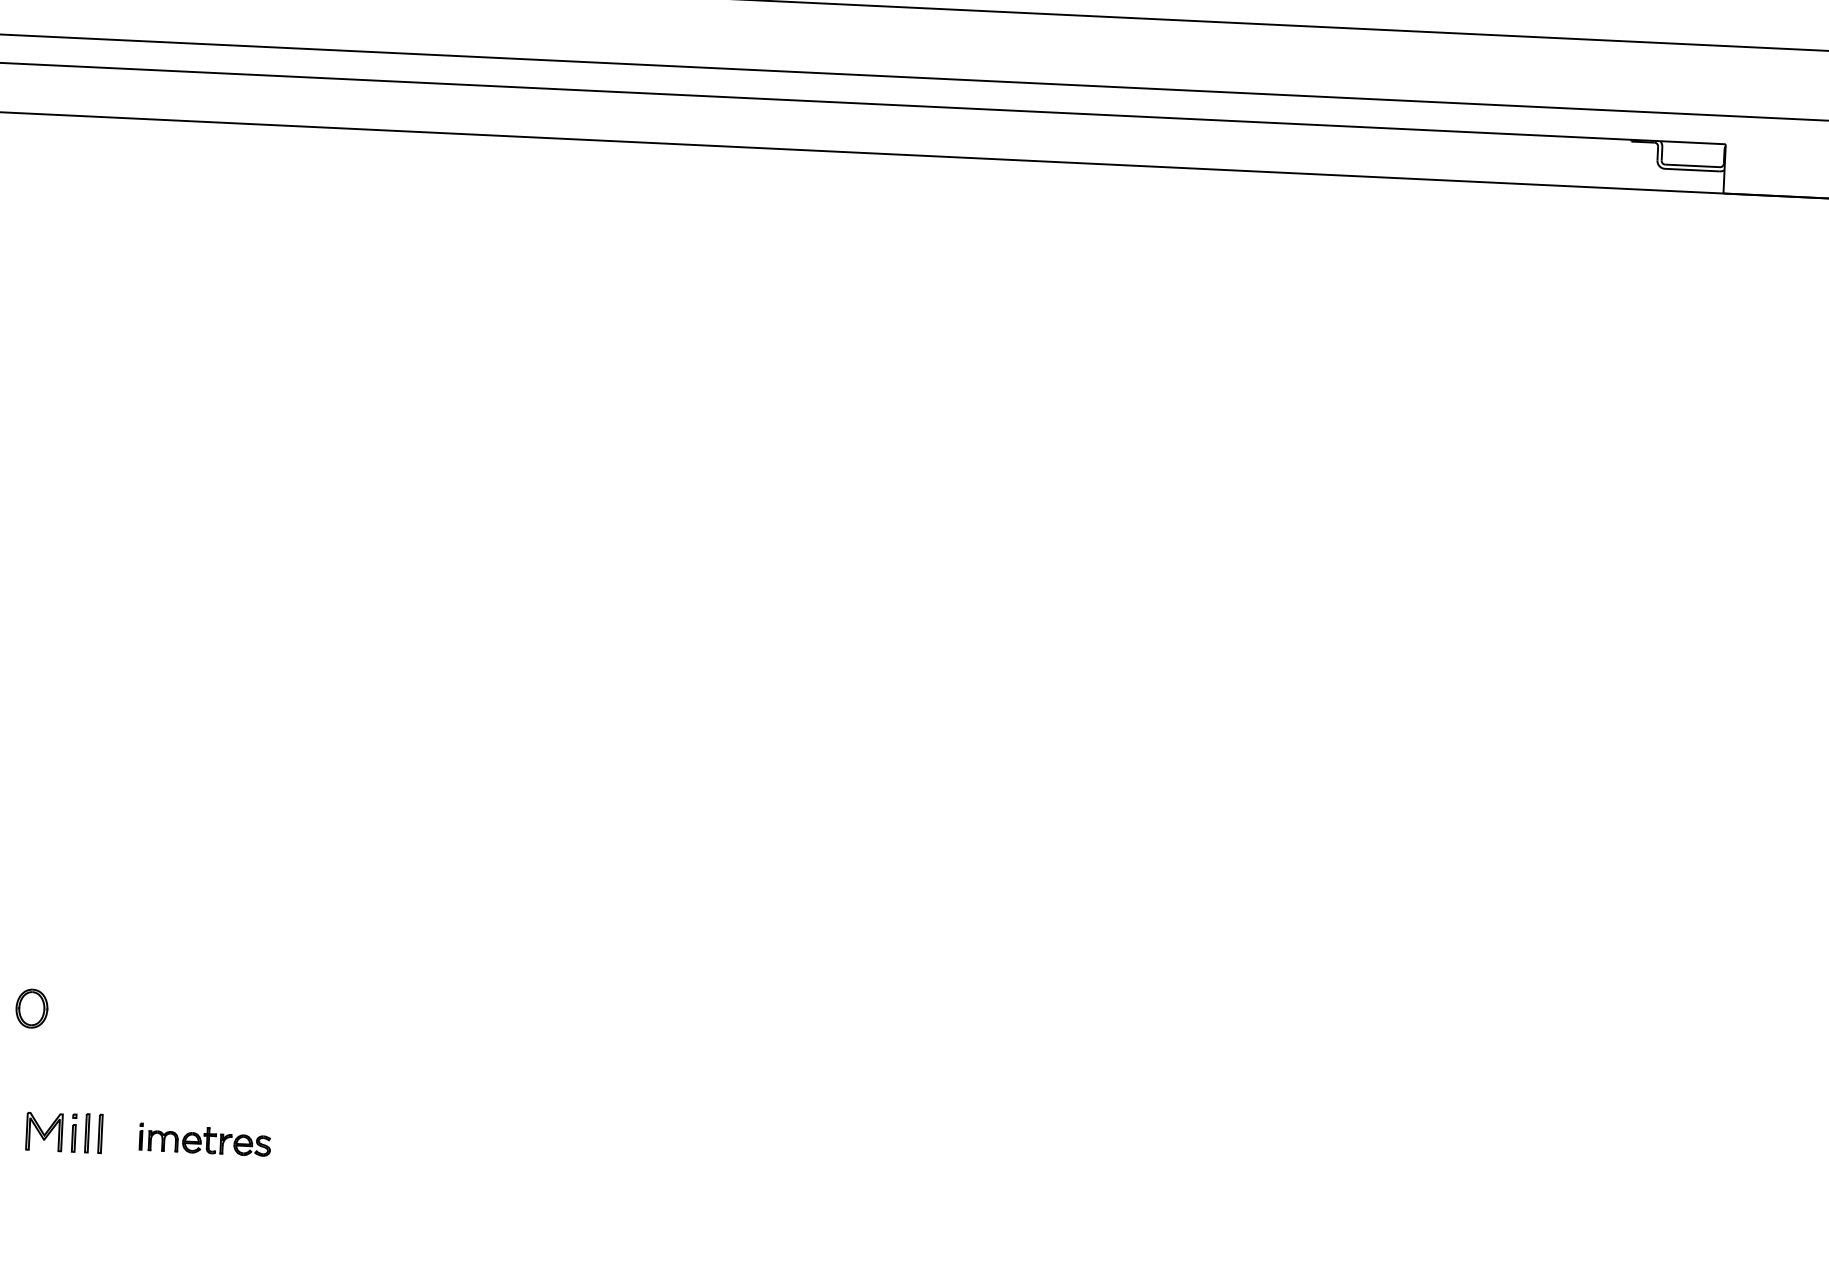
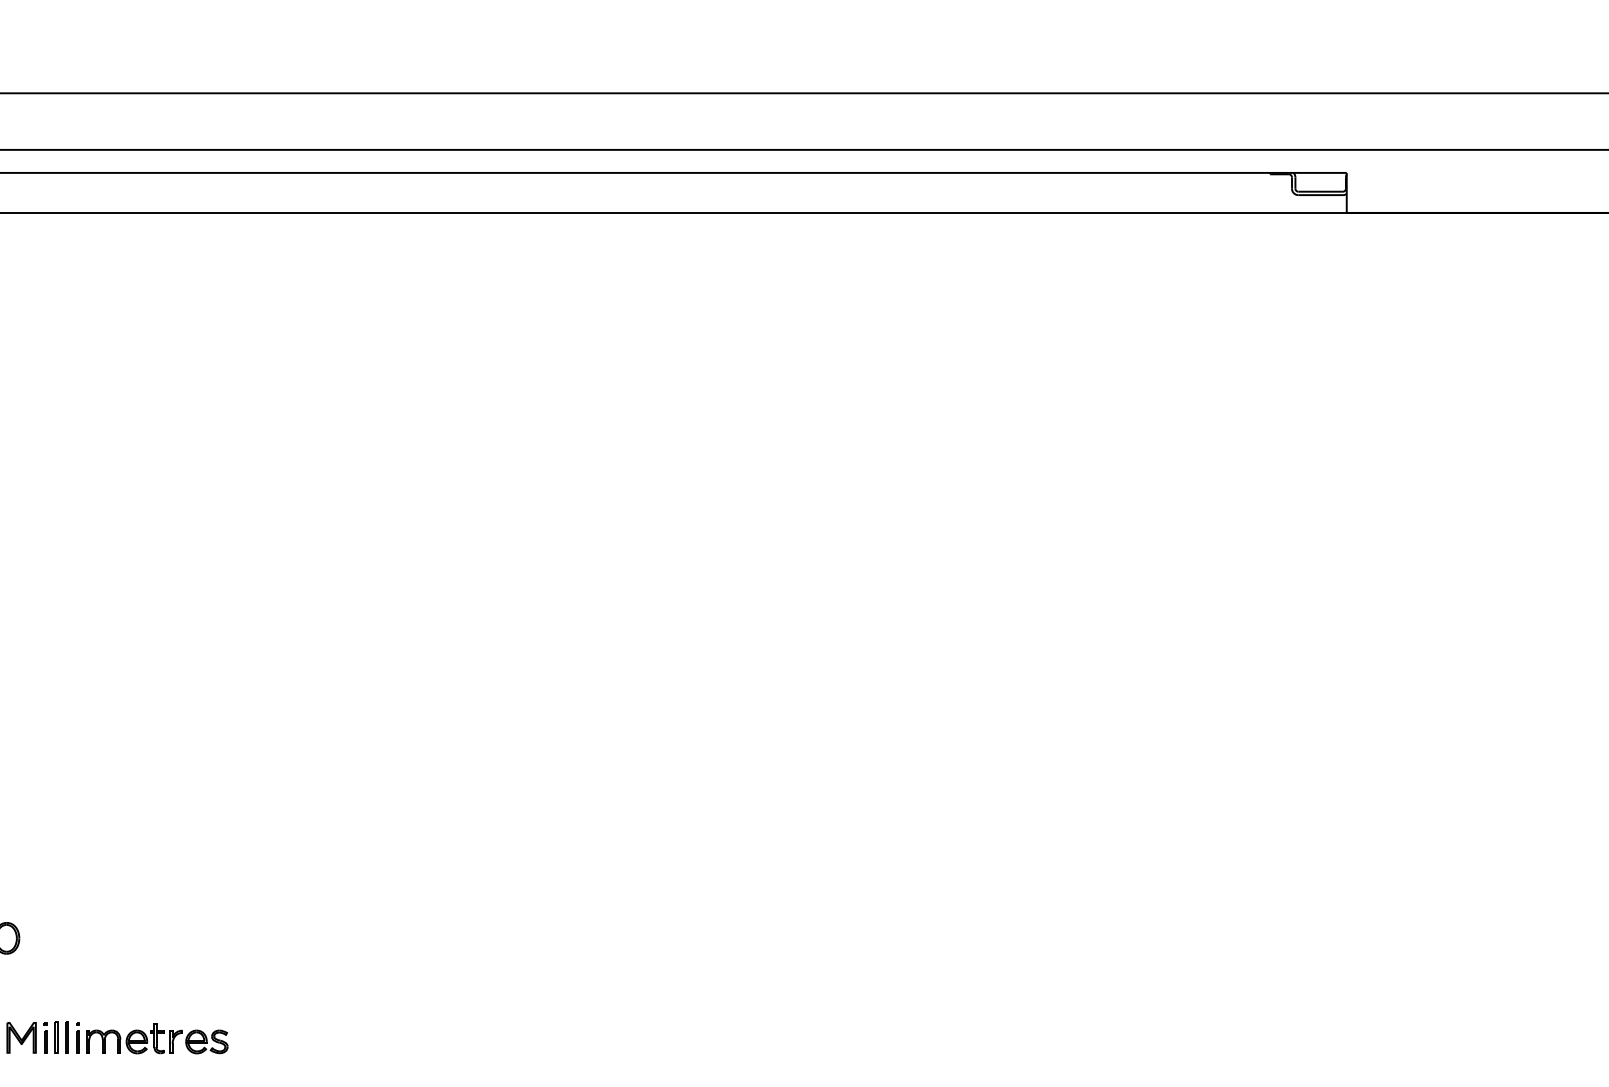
part: (205, 1140) -> (152, 1038), size x1.43

